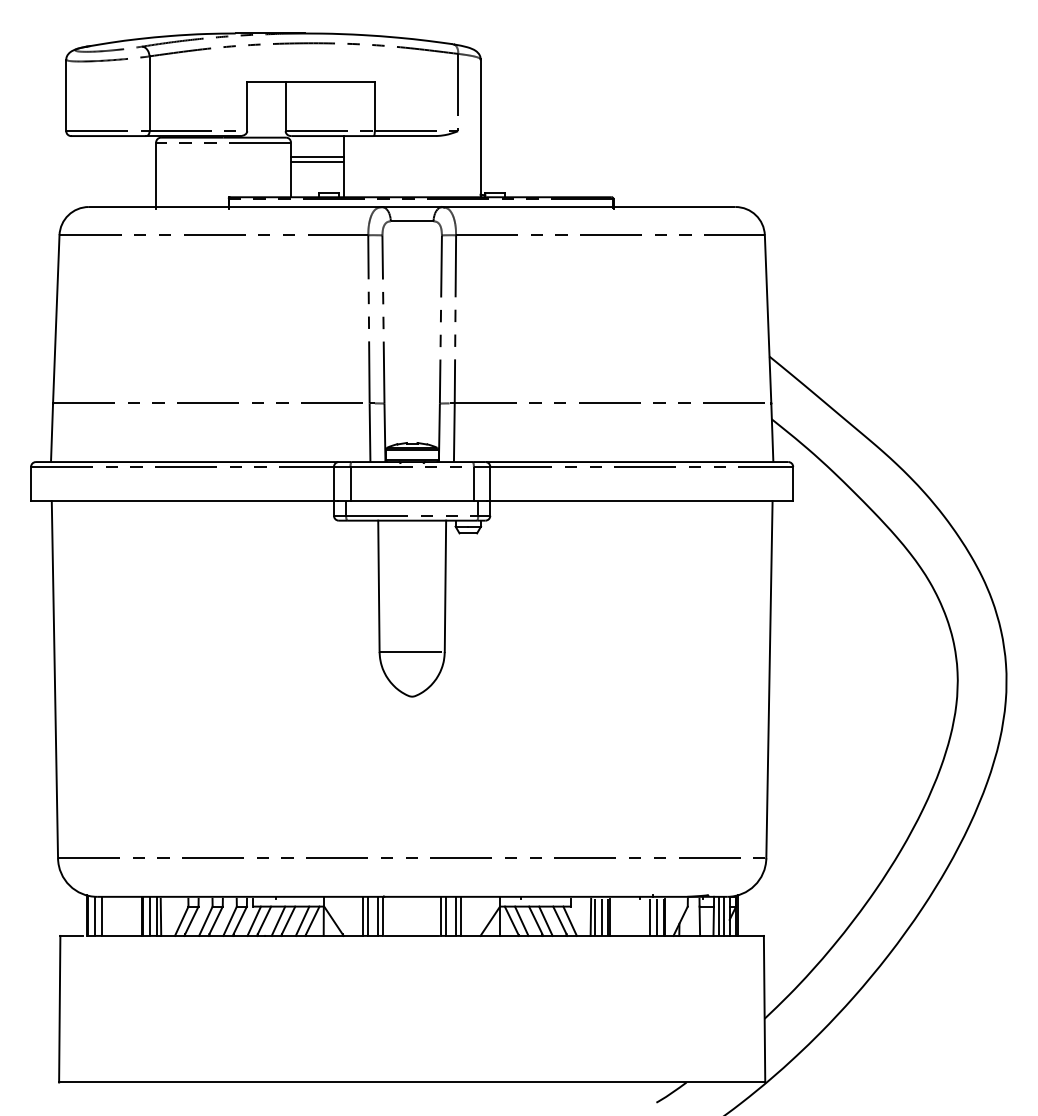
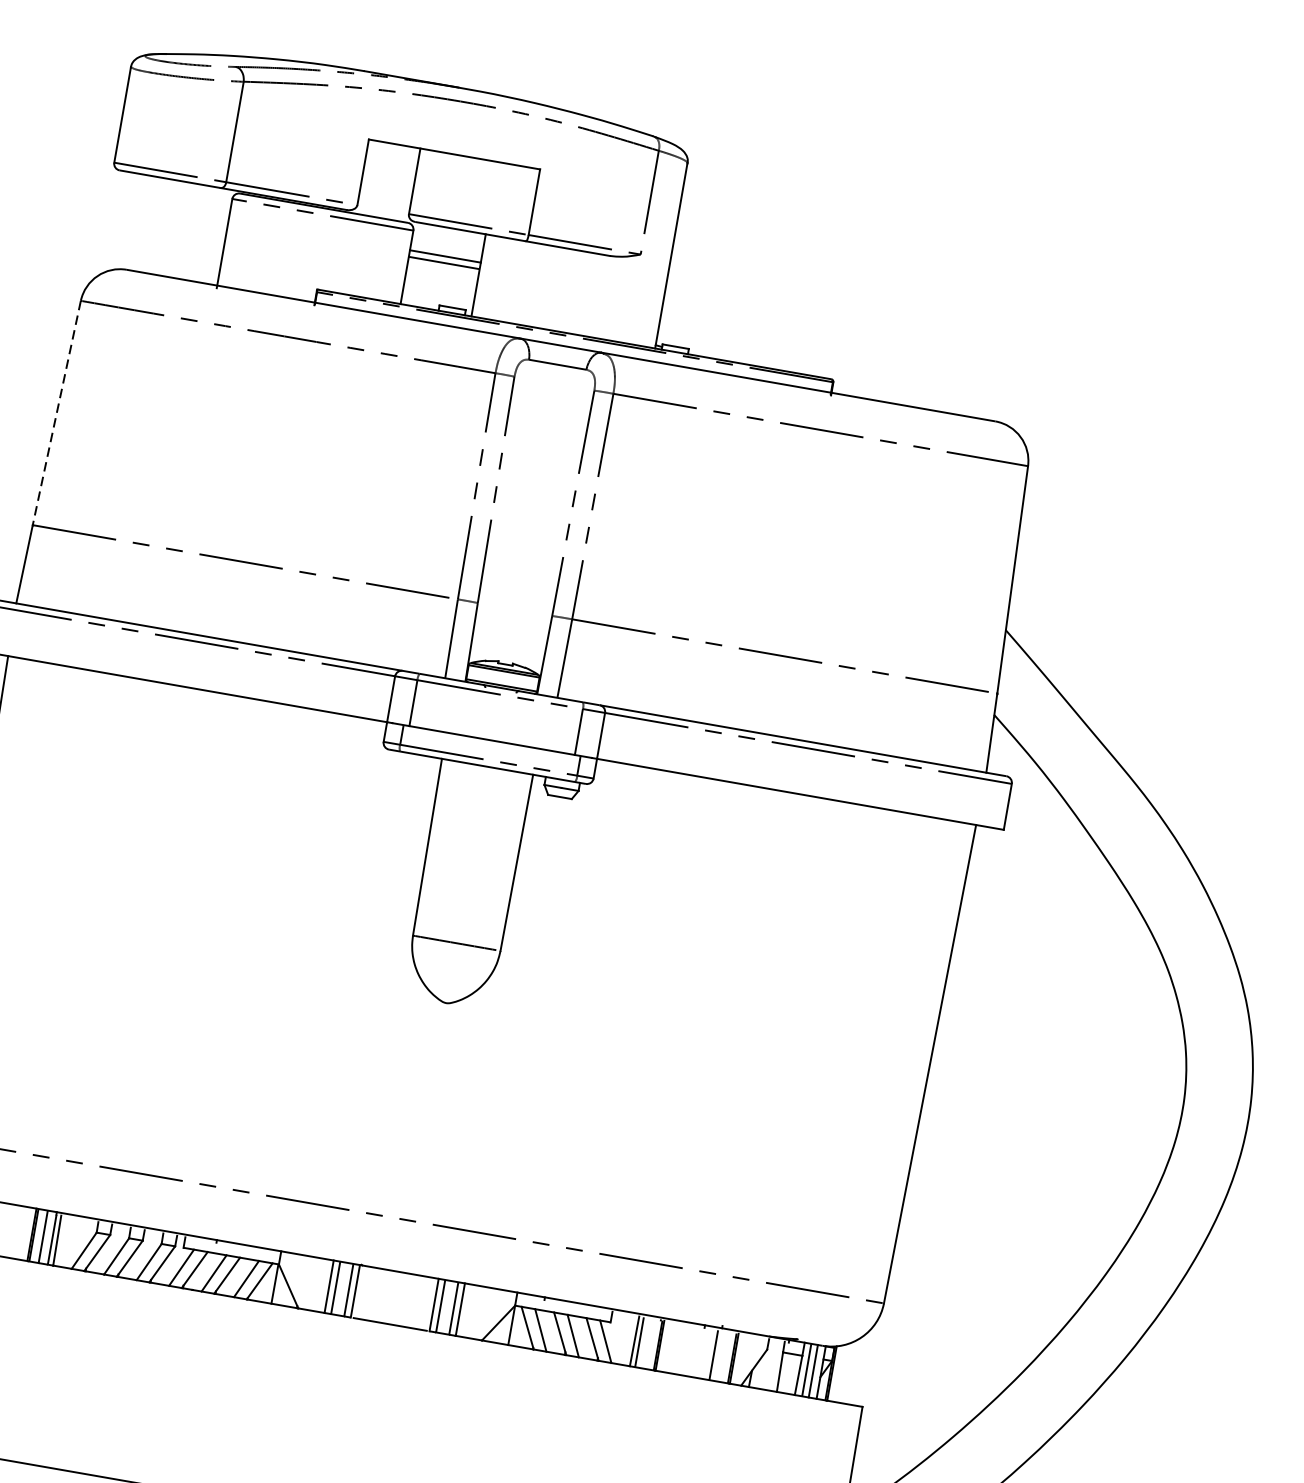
line: (56, 319) -> (57, 413), solid -> dashed
line: (601, 916) -> (649, 1342), removed
line: (656, 916) -> (722, 1355), removed

